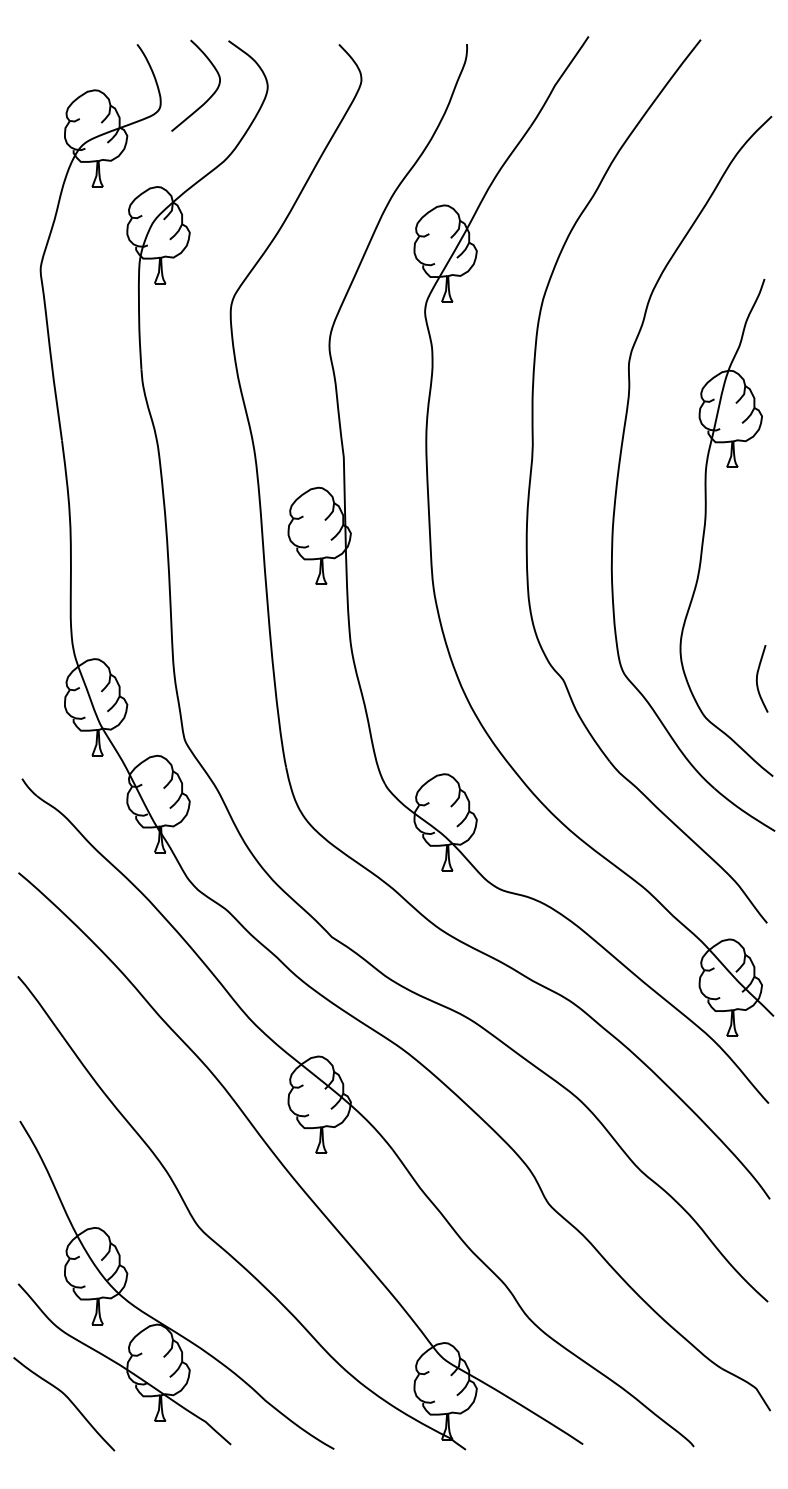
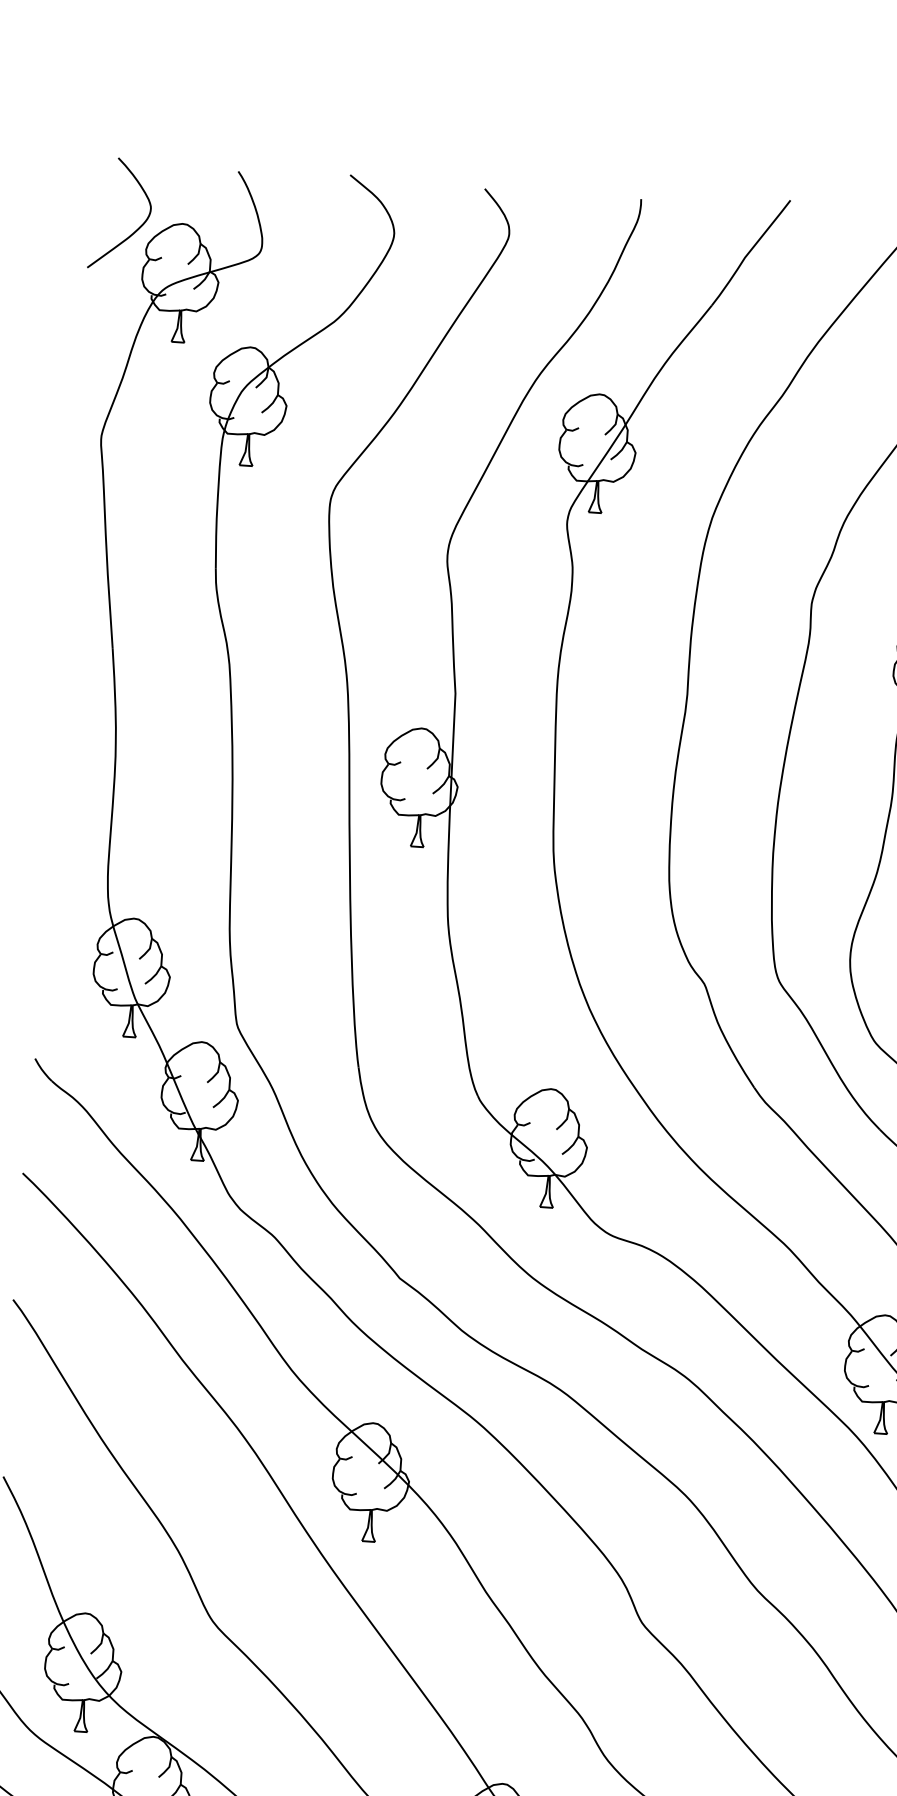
curve: (211, 94) -> (139, 226), moved

